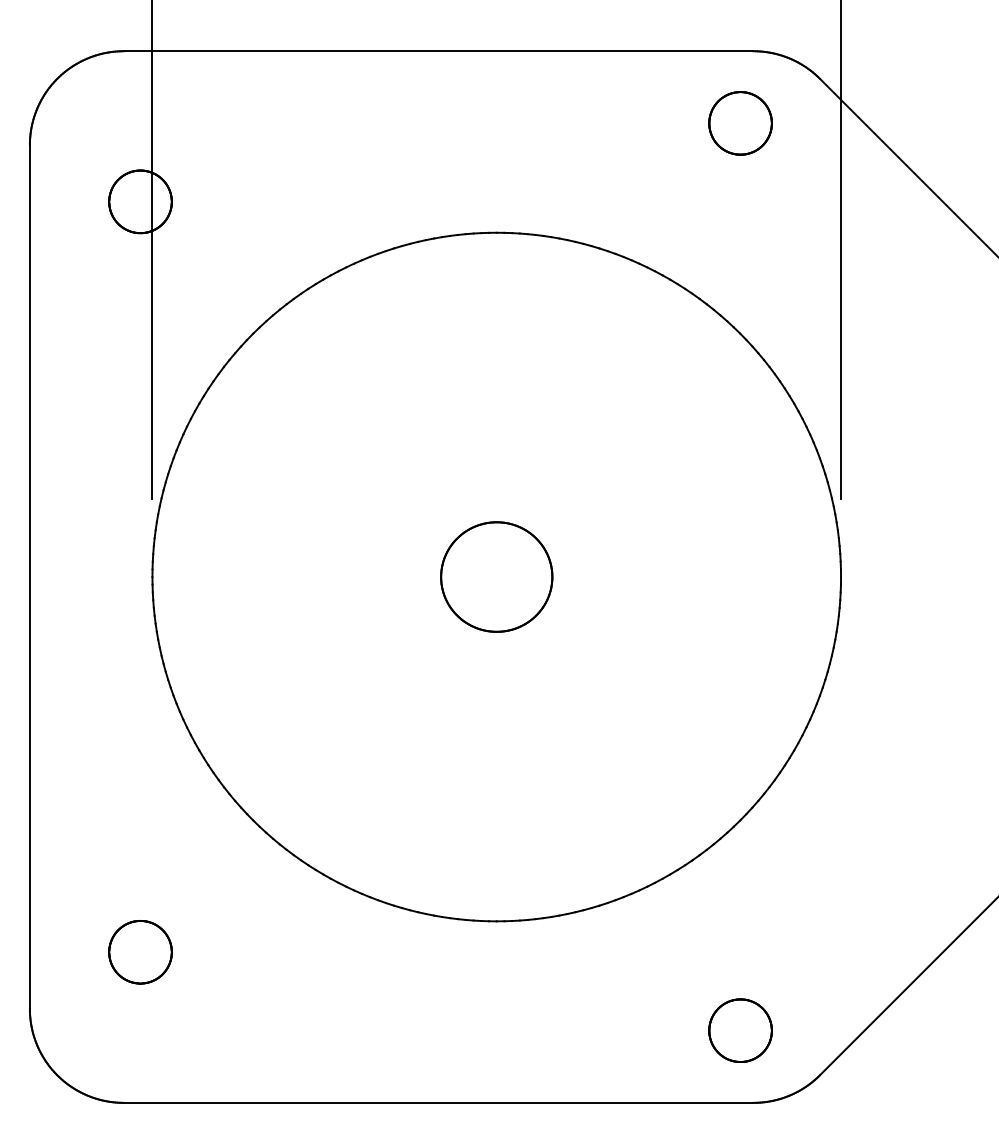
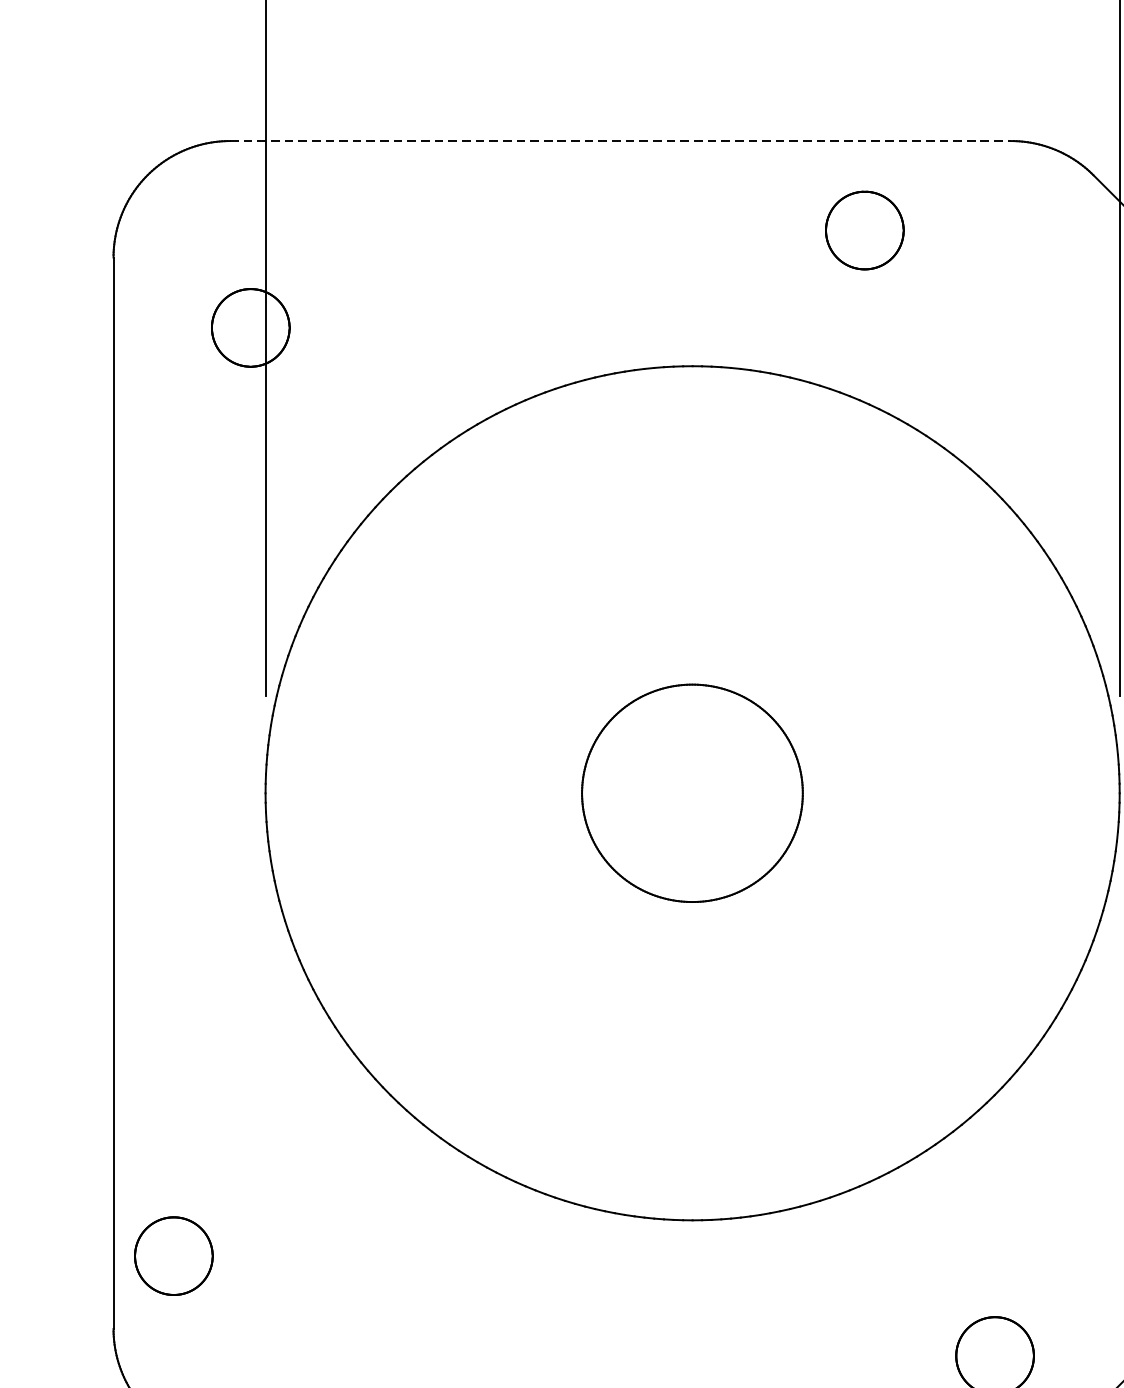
line: (438, 51) -> (620, 141), solid -> dashed
part: (740, 123) -> (864, 230), moved
part: (496, 576) -> (692, 792), size x1.6
part: (140, 952) -> (173, 1256), moved

